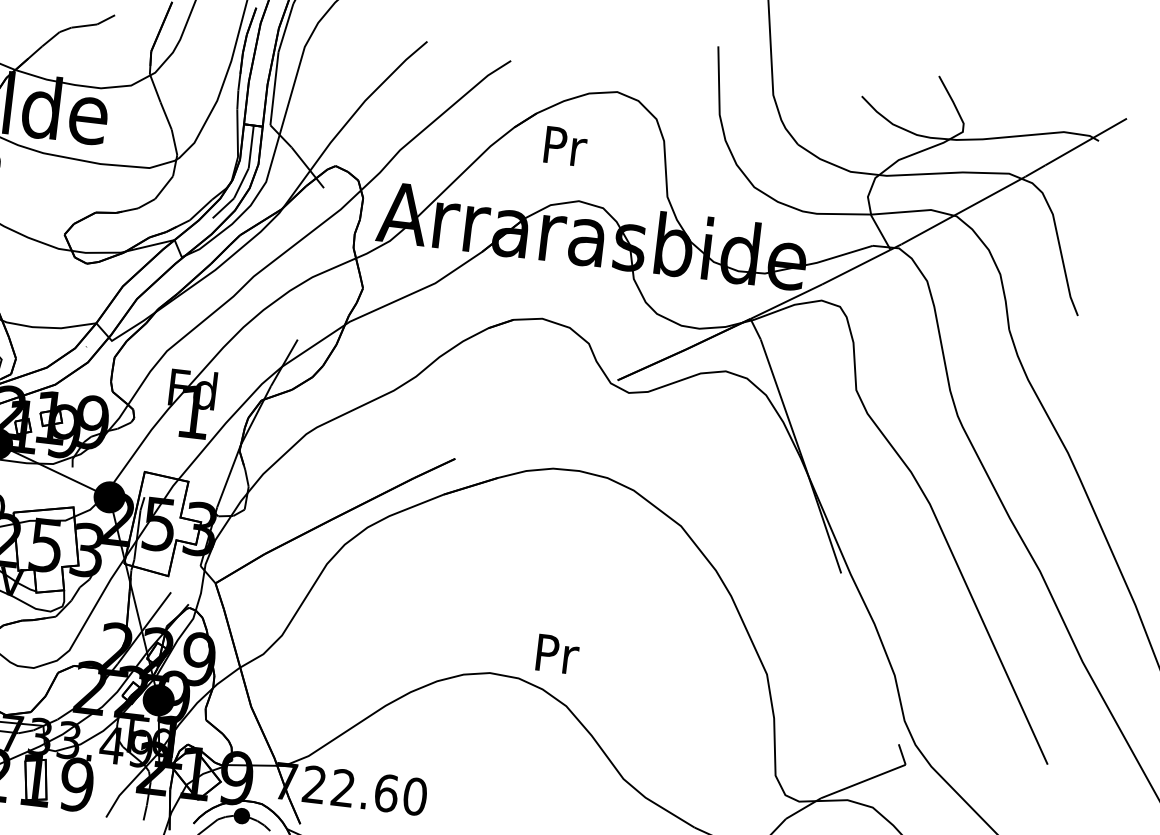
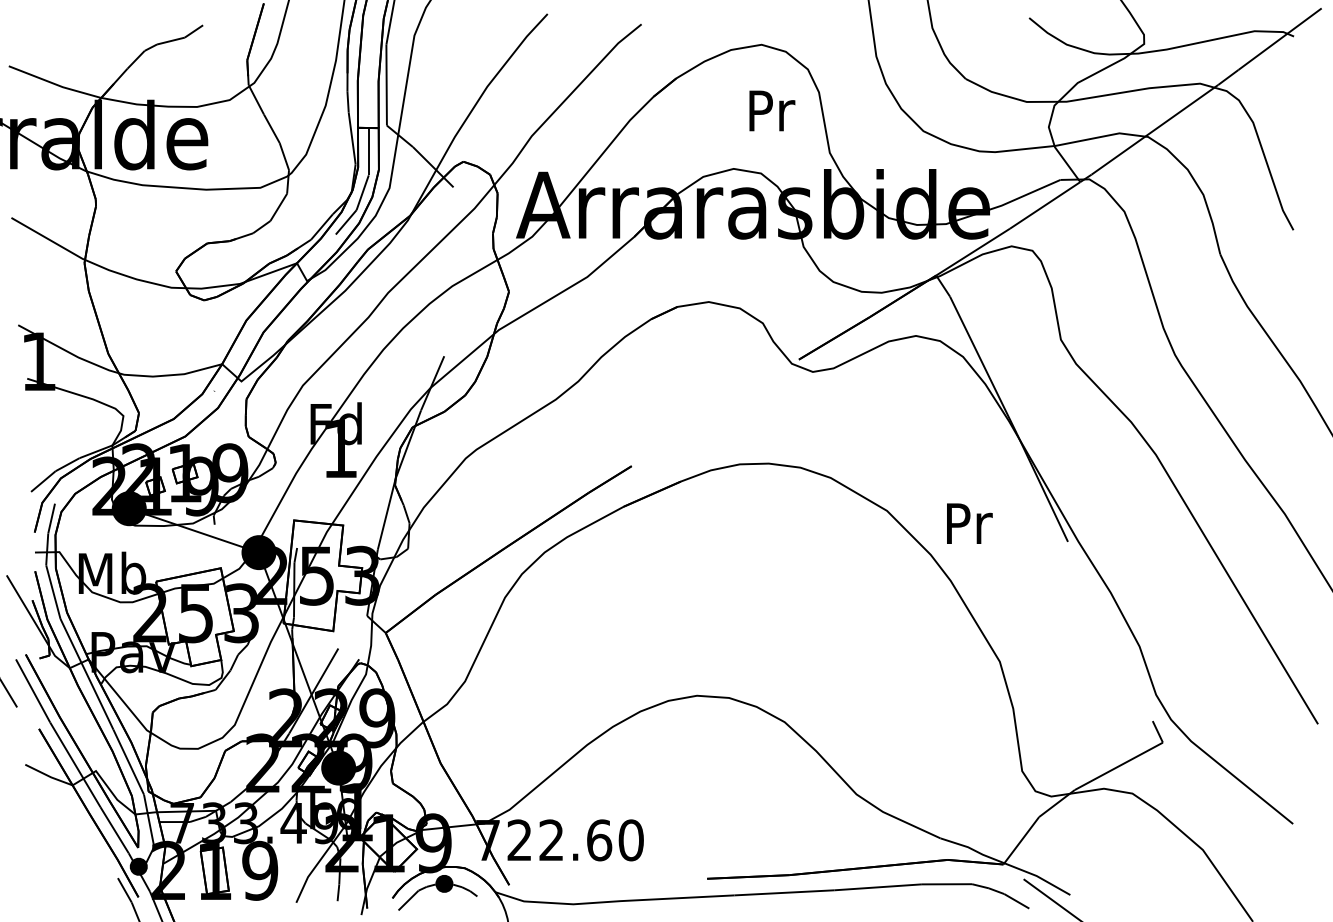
text: (566, 146) -> (772, 110), moved
text: (557, 654) -> (969, 523), moved

